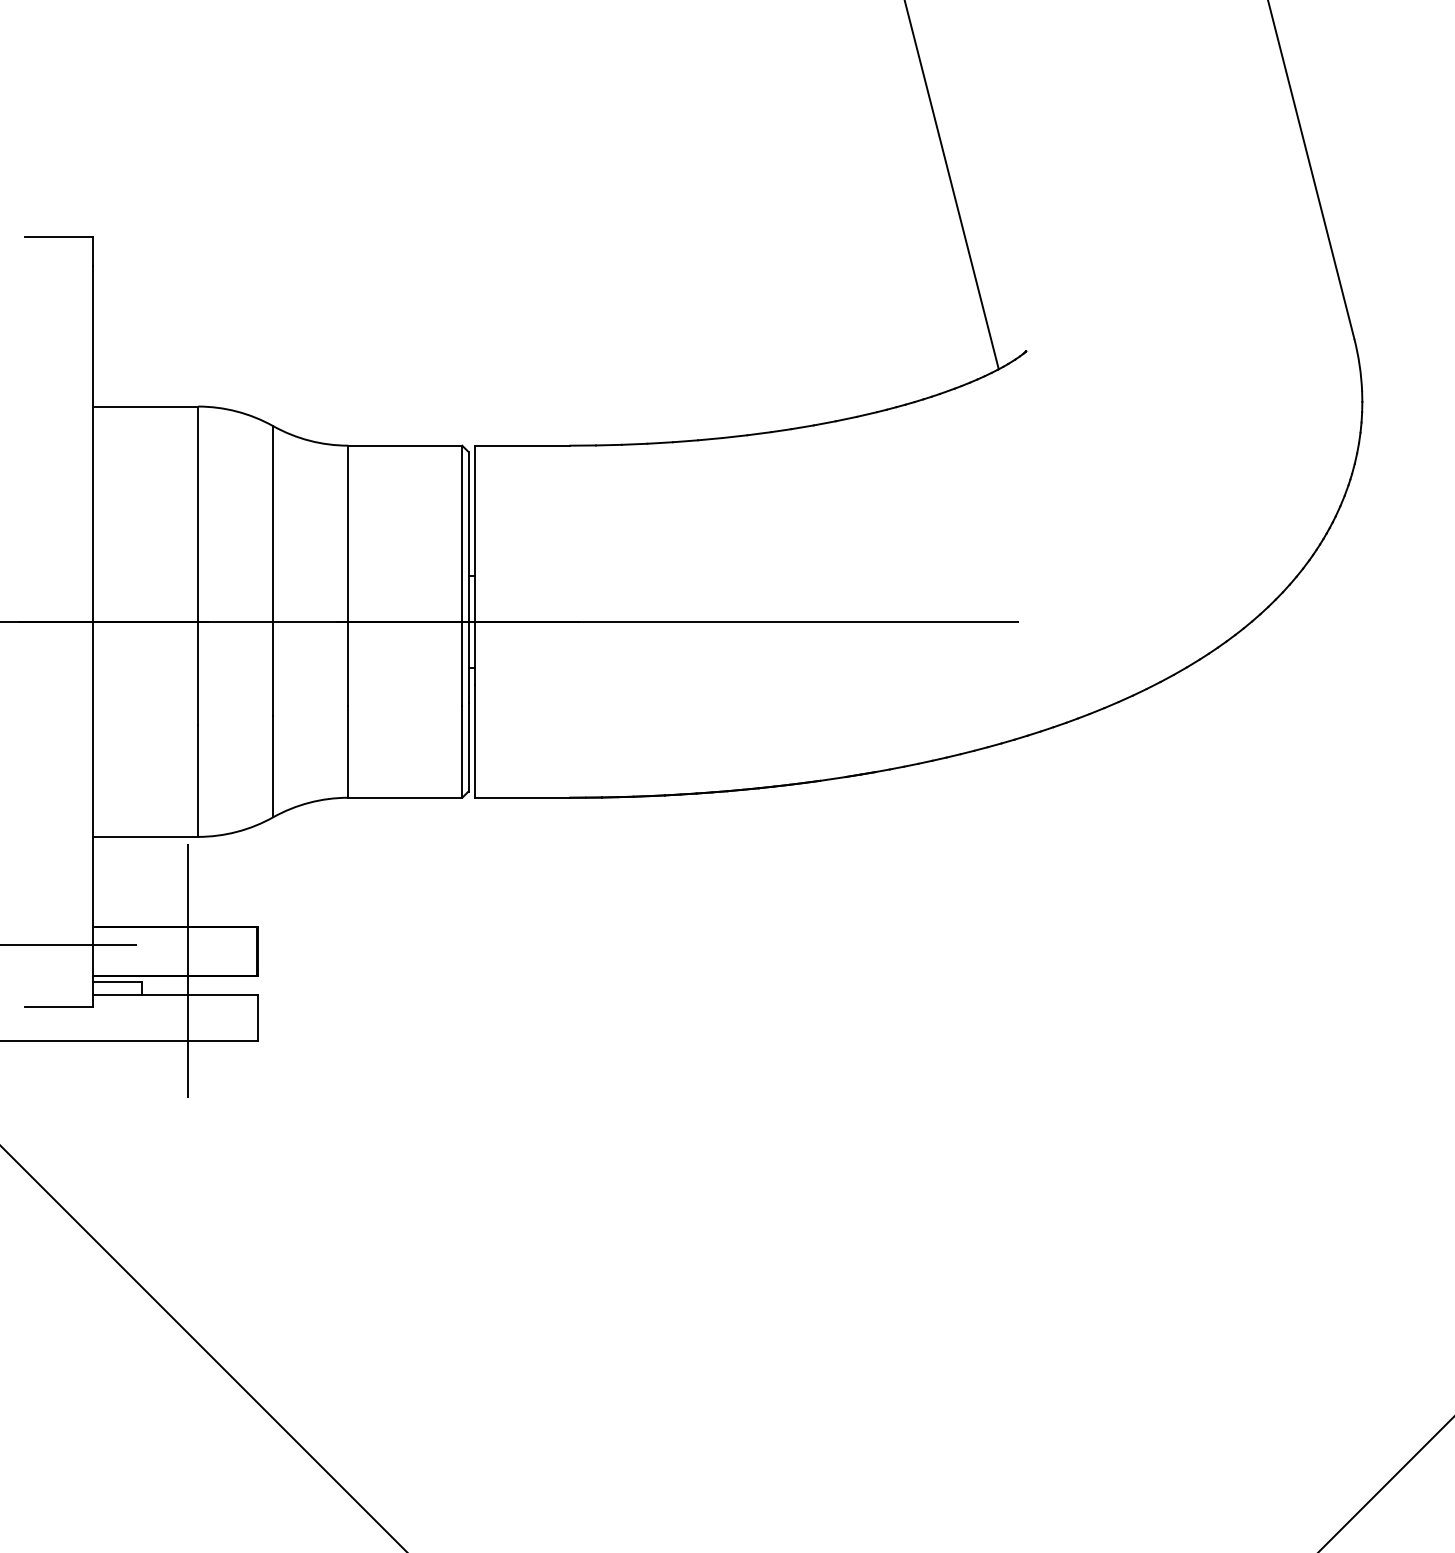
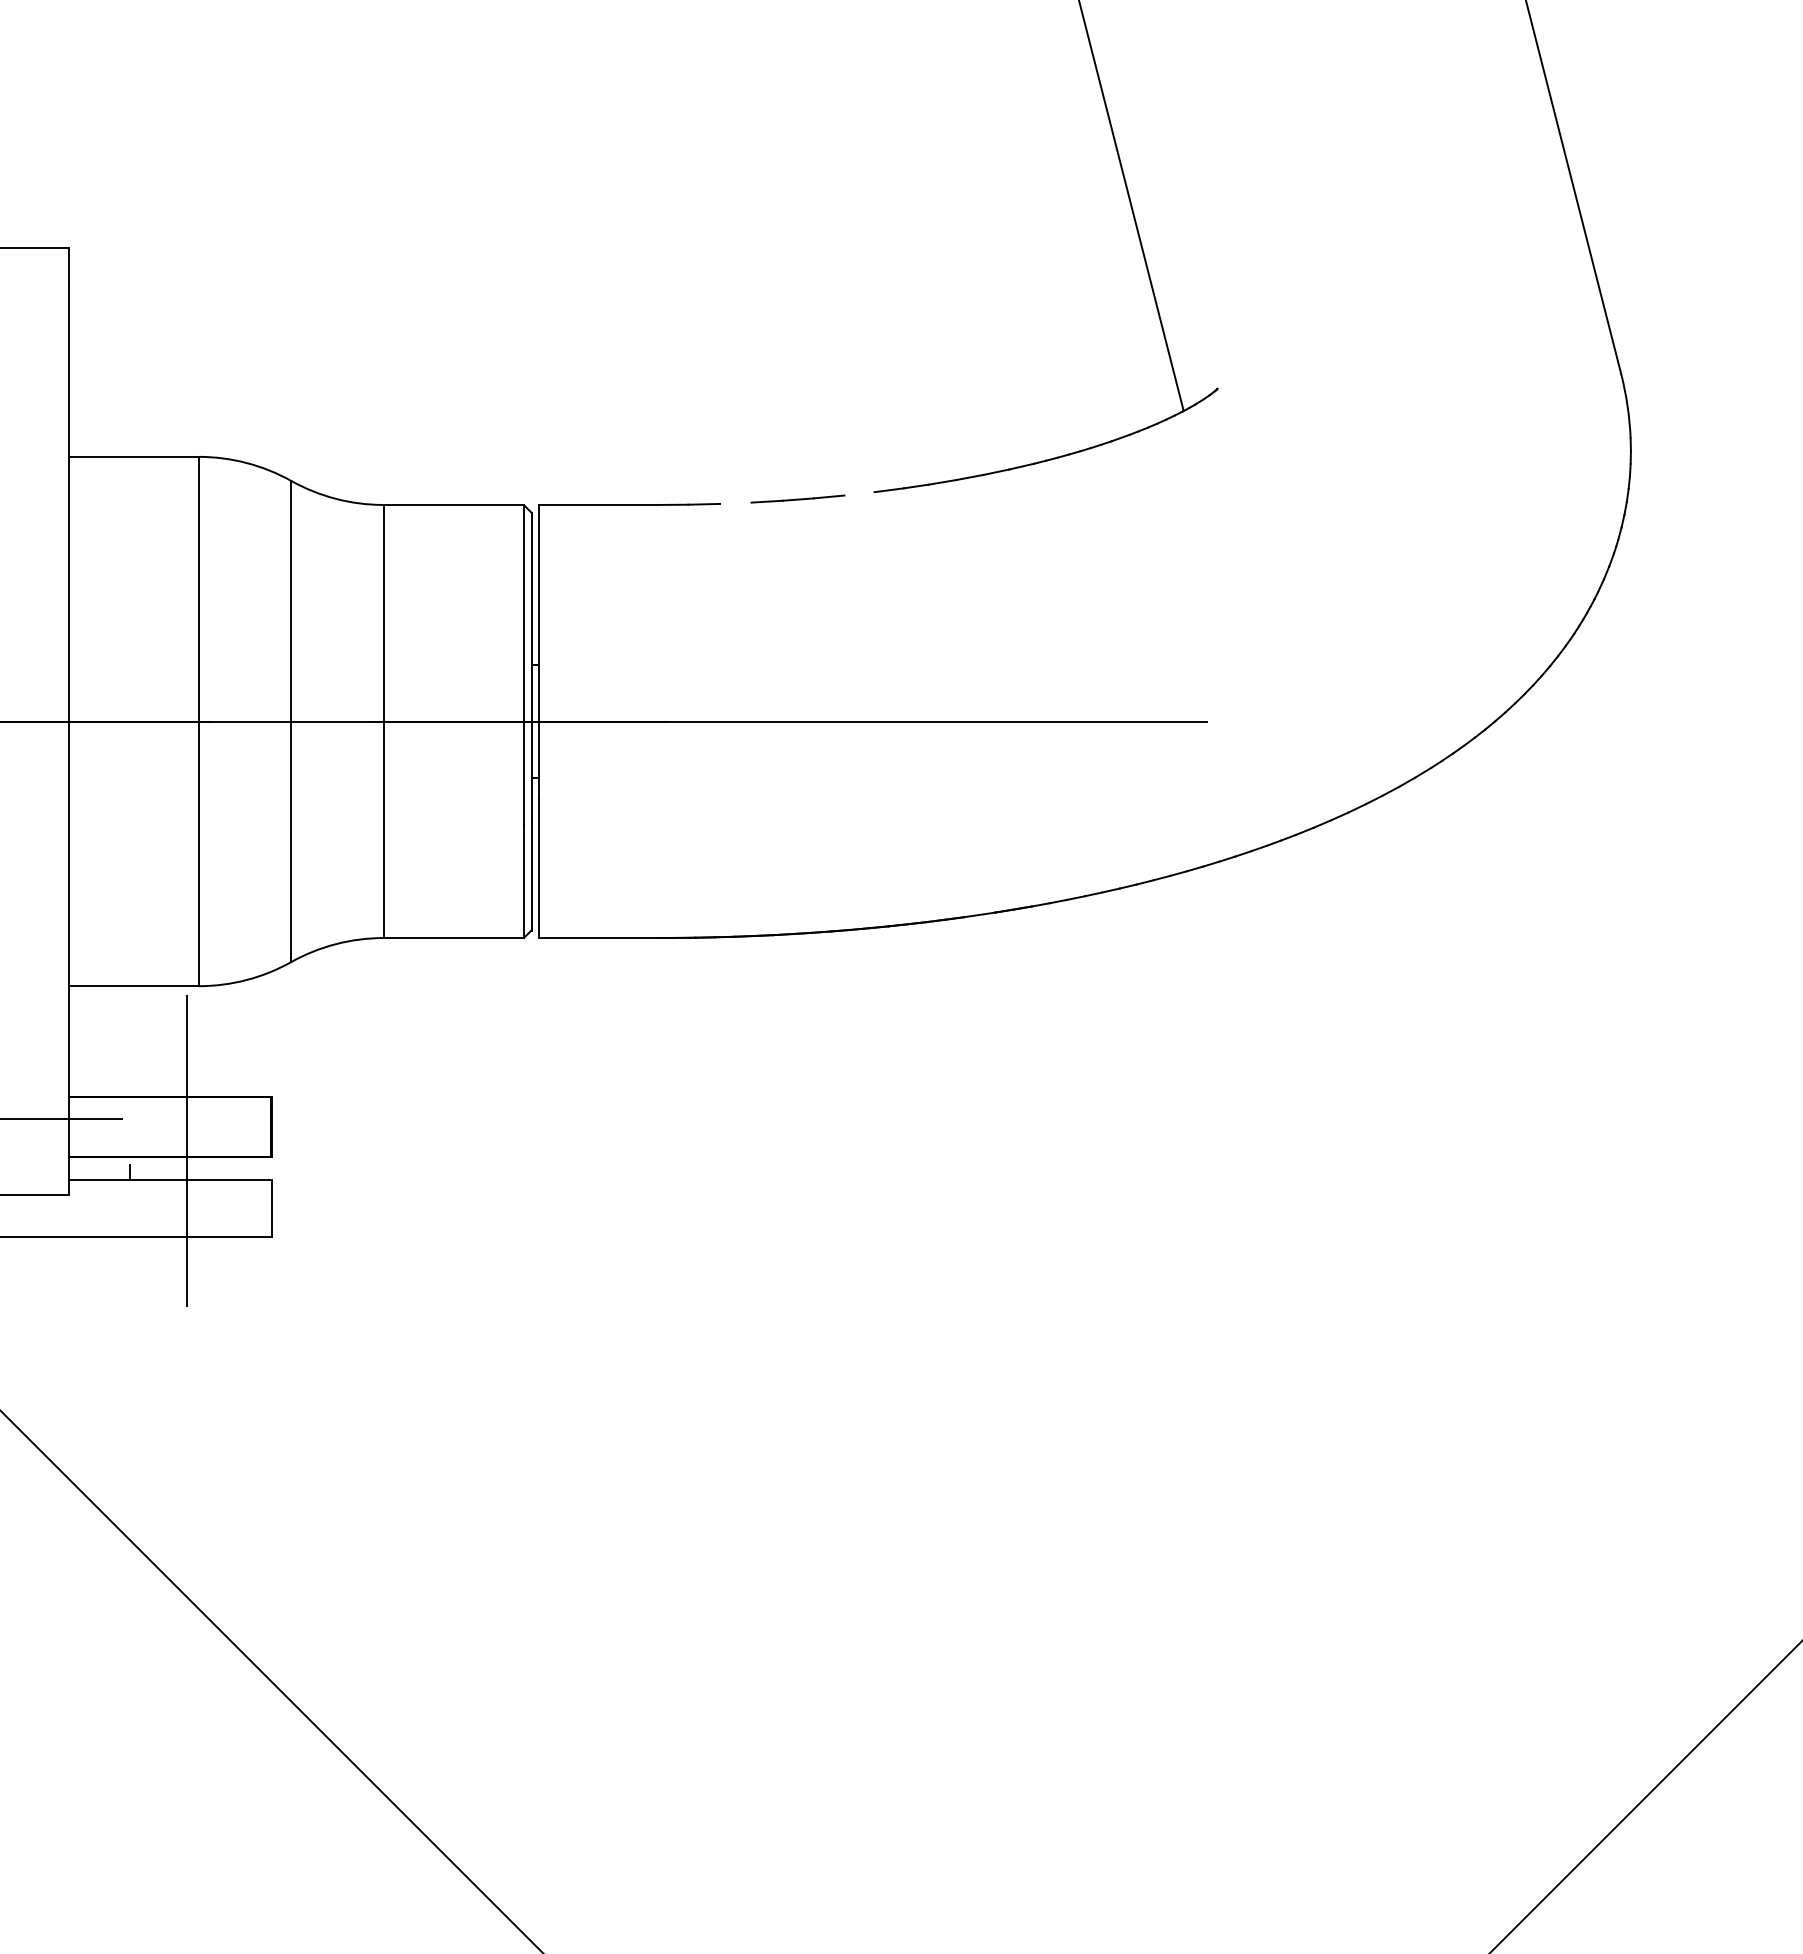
line: (735, 436) -> (859, 493), removed
line: (634, 443) -> (735, 502), removed
line: (117, 981) -> (99, 1164), removed

